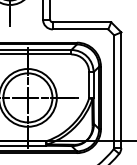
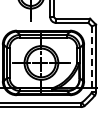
line: (113, 91) -> (91, 59), solid -> dashed

